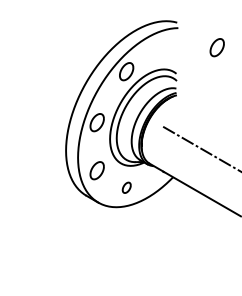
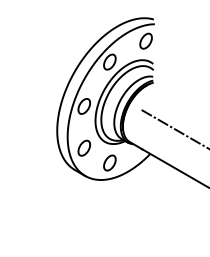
part: (216, 47) -> (145, 41), moved
part: (126, 187) -> (109, 162), size x1.67

